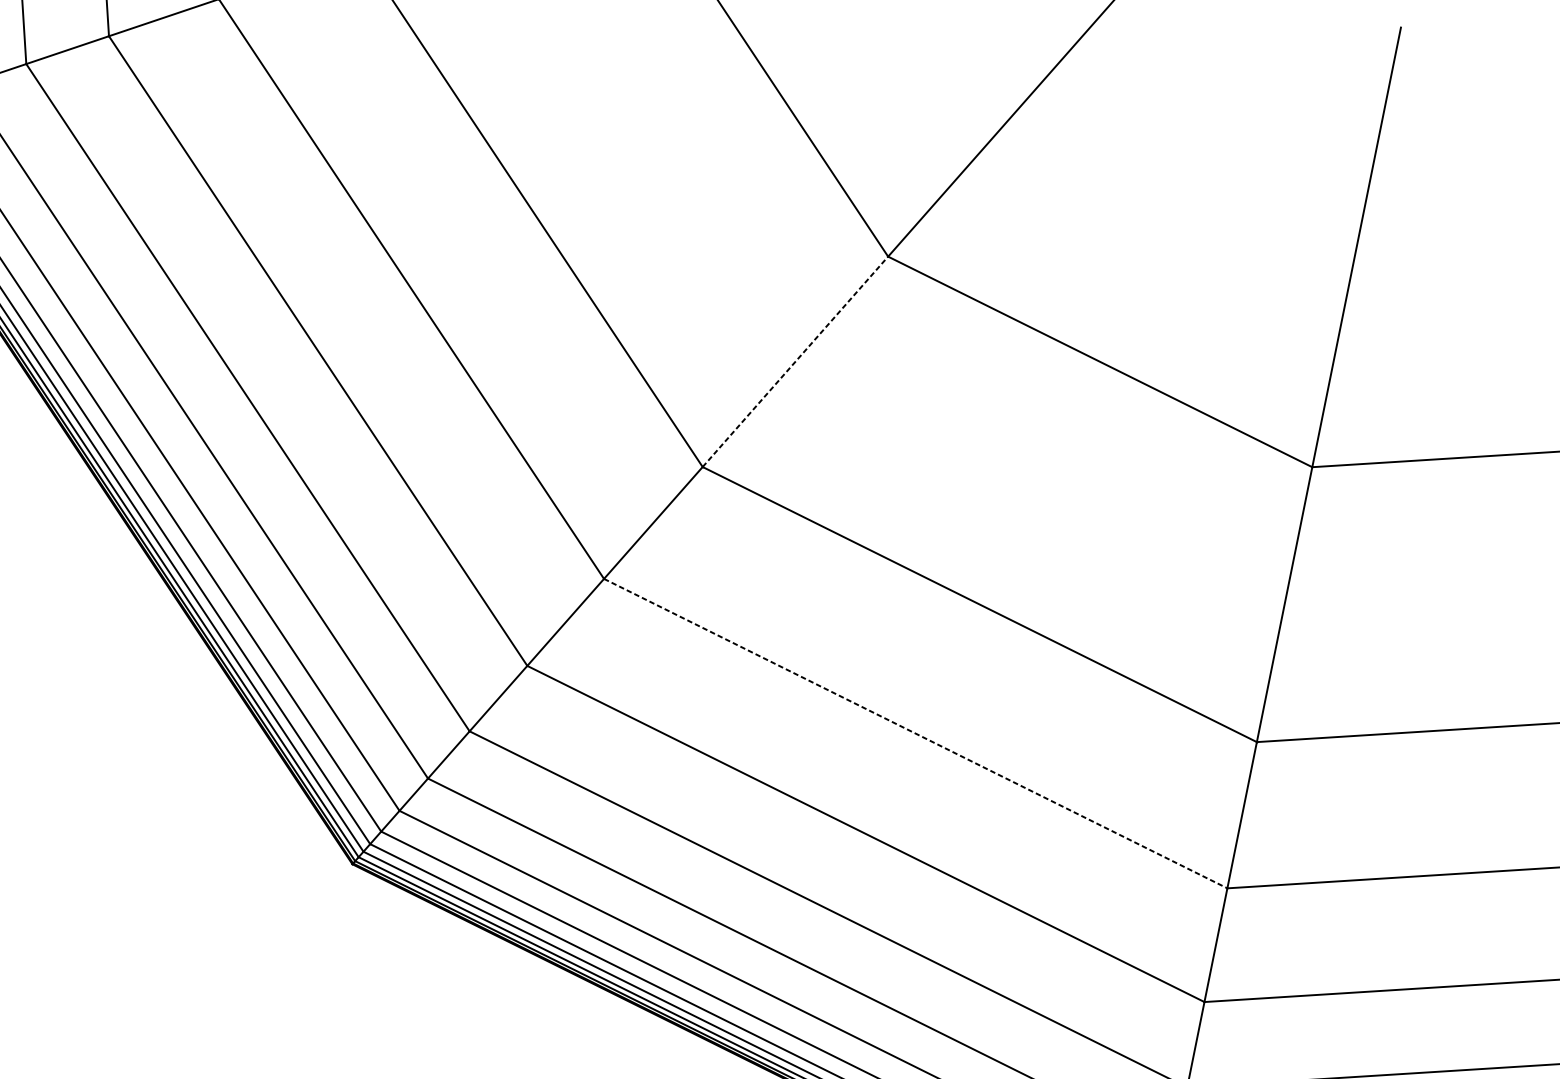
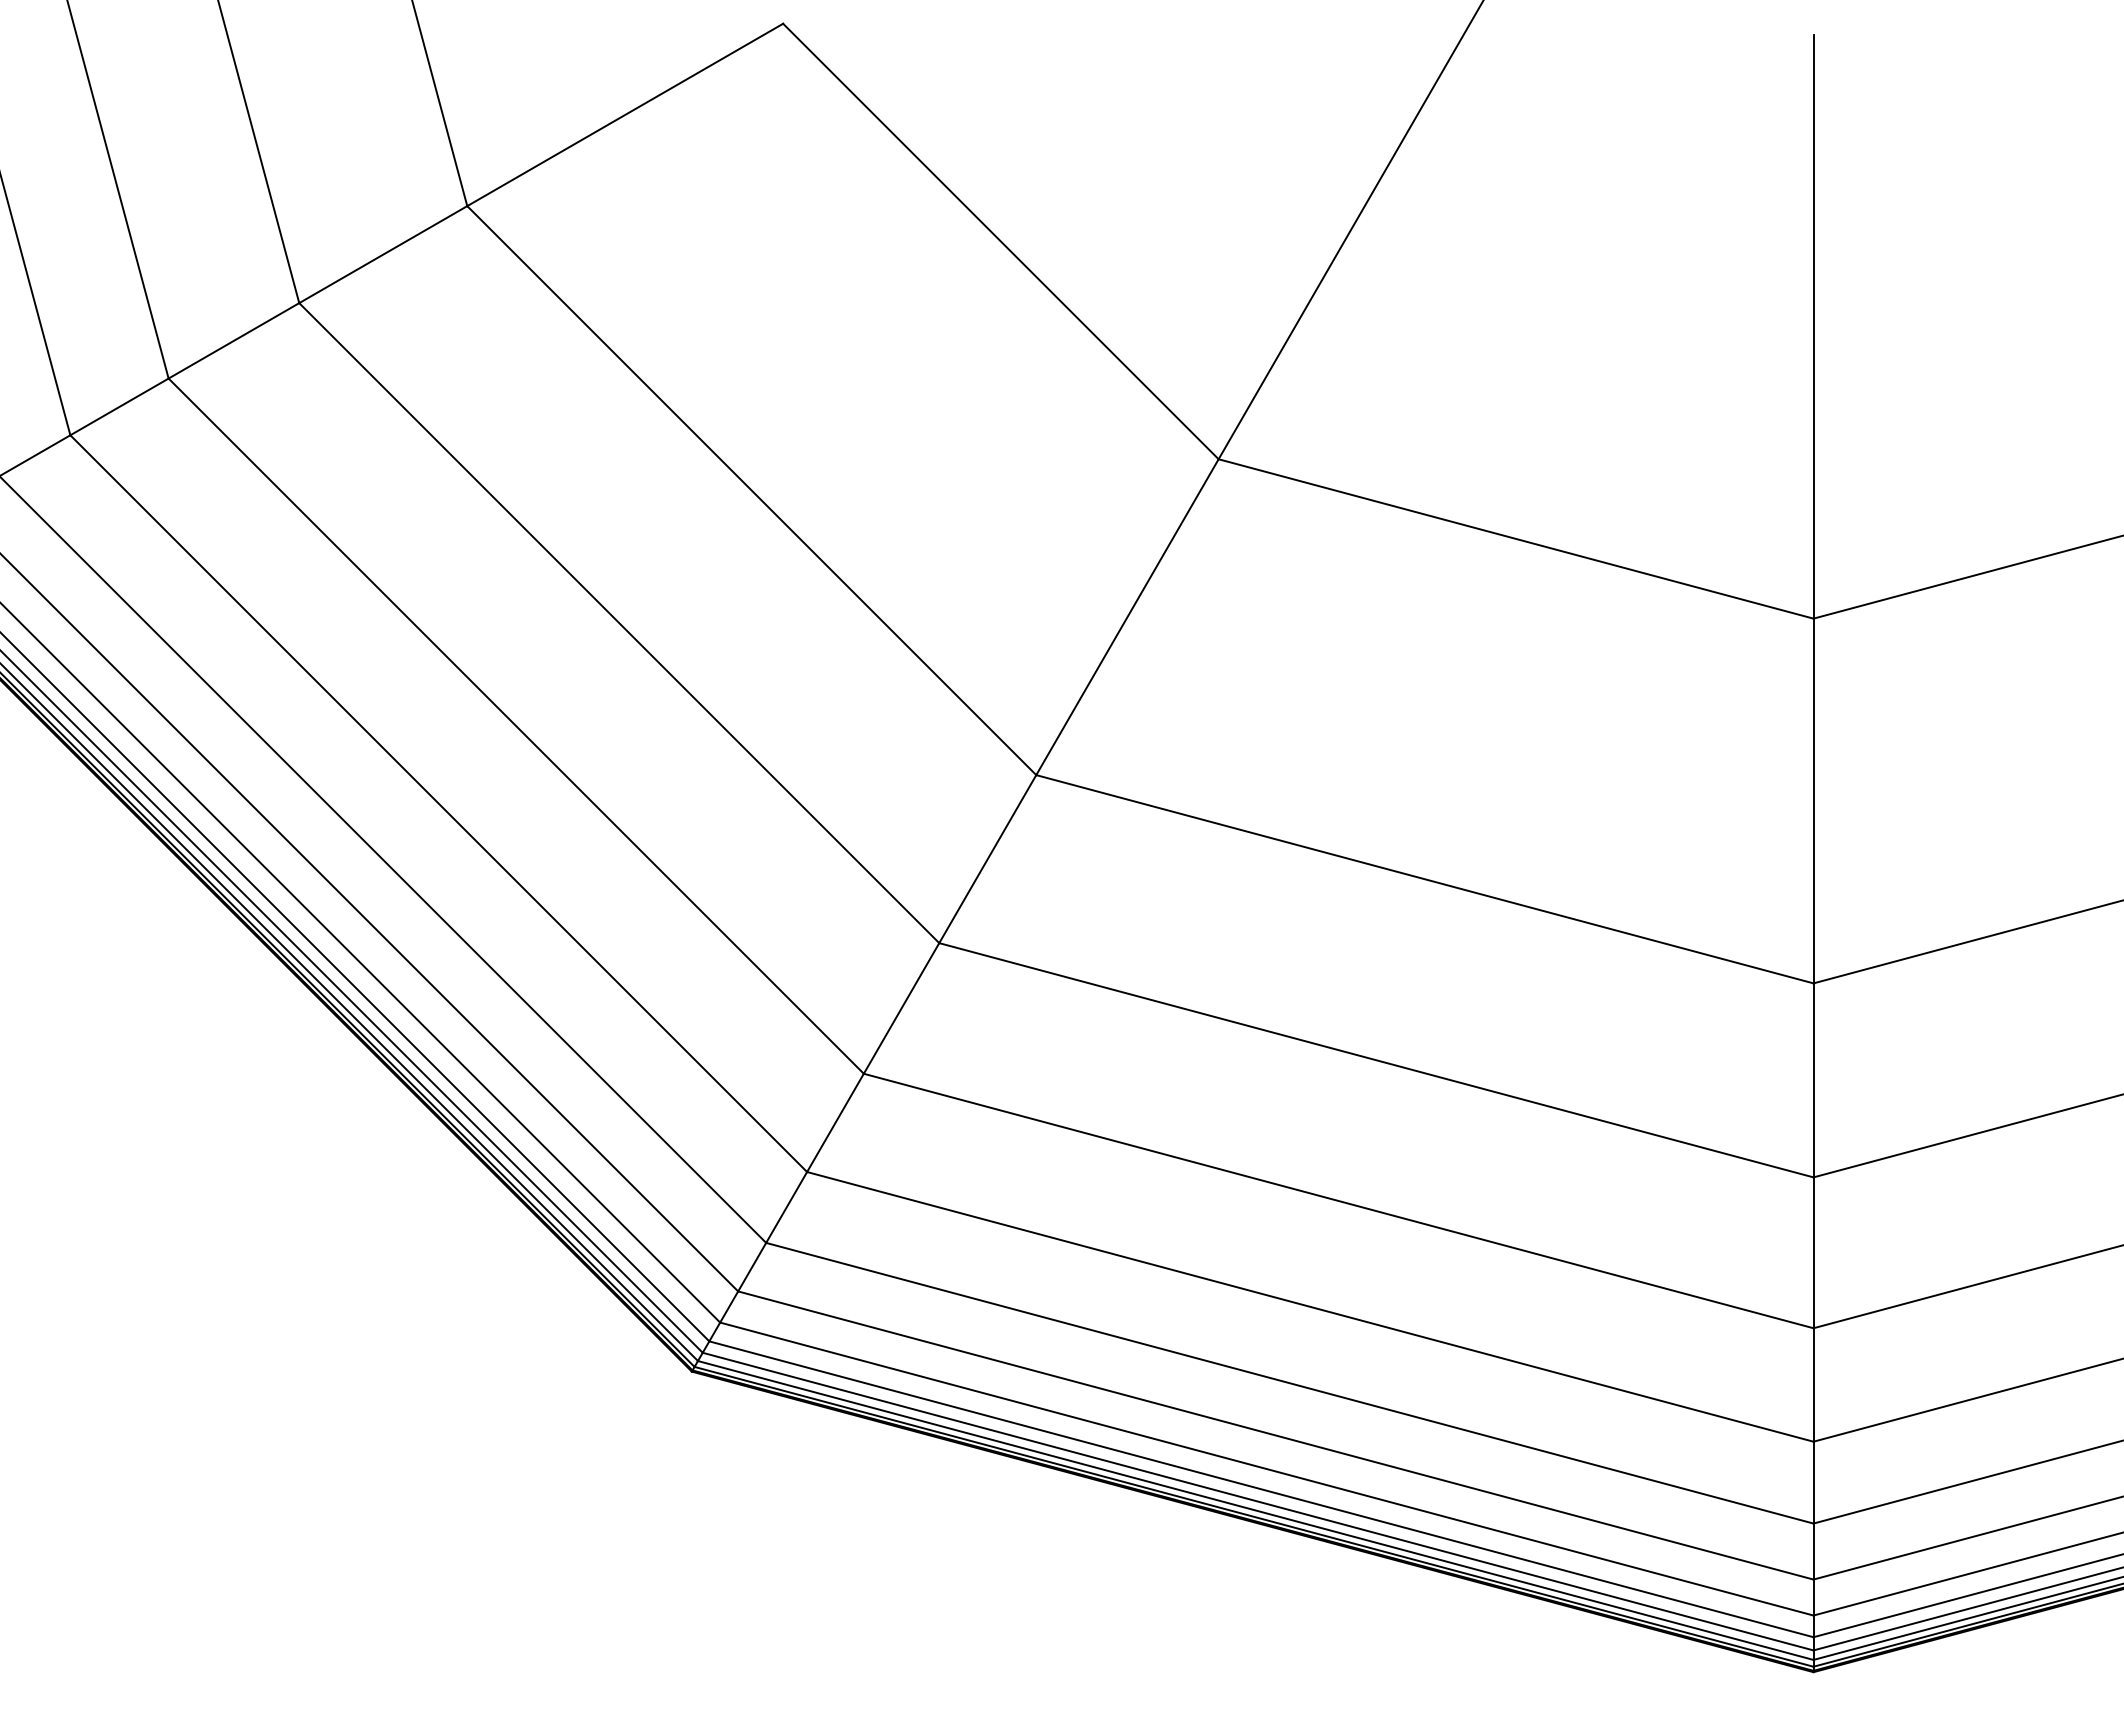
line: (795, 361) -> (1127, 616), dashed -> solid
line: (915, 733) -> (1376, 1060), dashed -> solid

